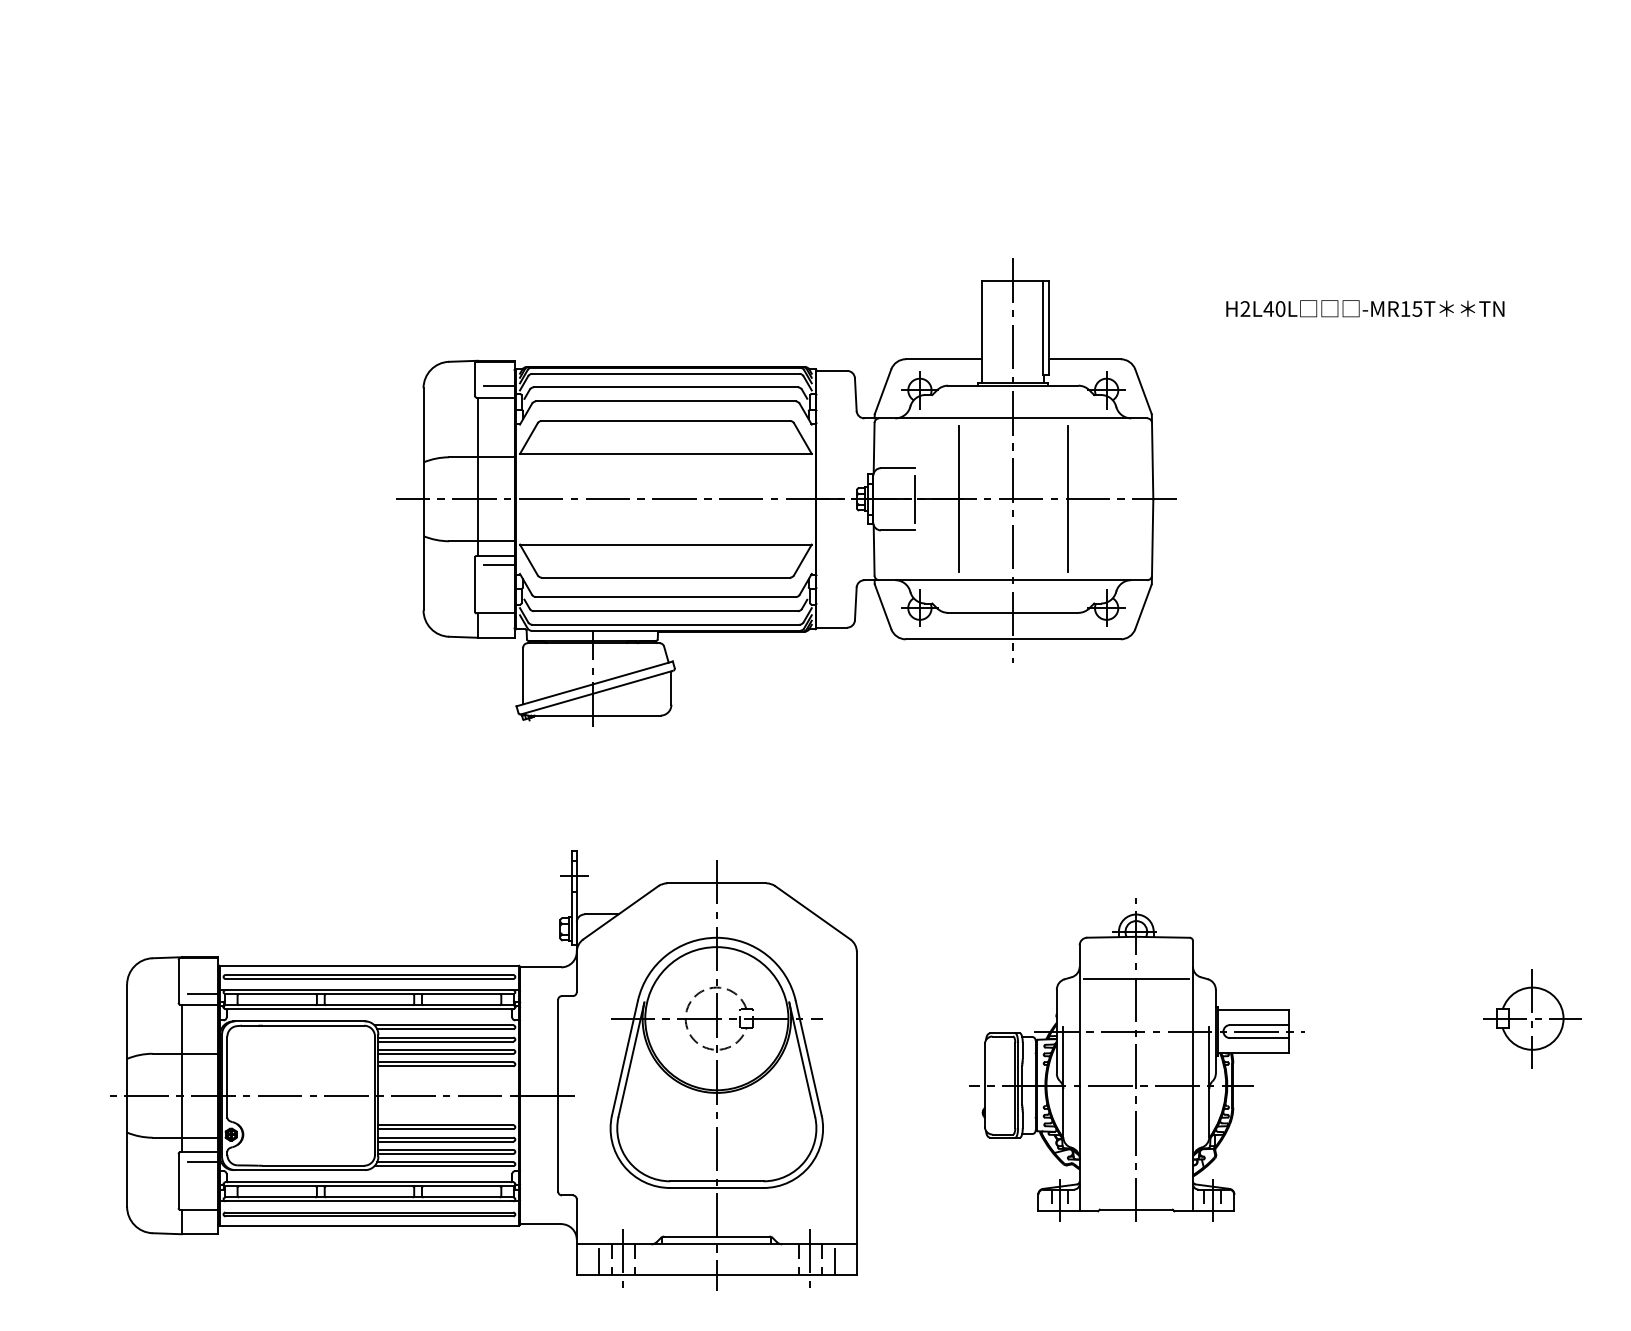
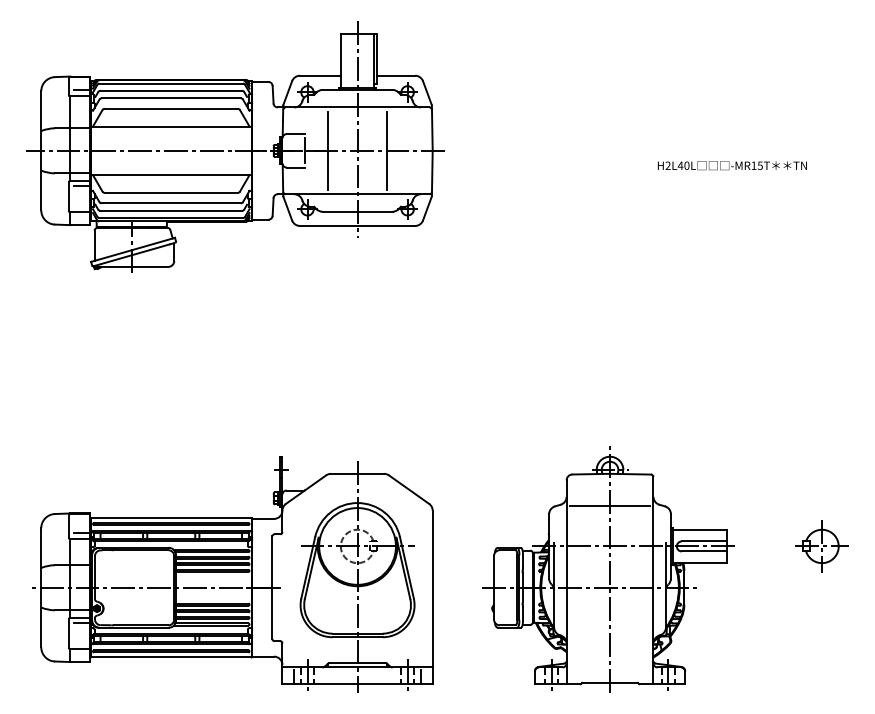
part: (785, 491) -> (235, 146), moved
part: (1134, 1061) -> (608, 569), size x1.43
part: (483, 1071) -> (232, 574), moved

